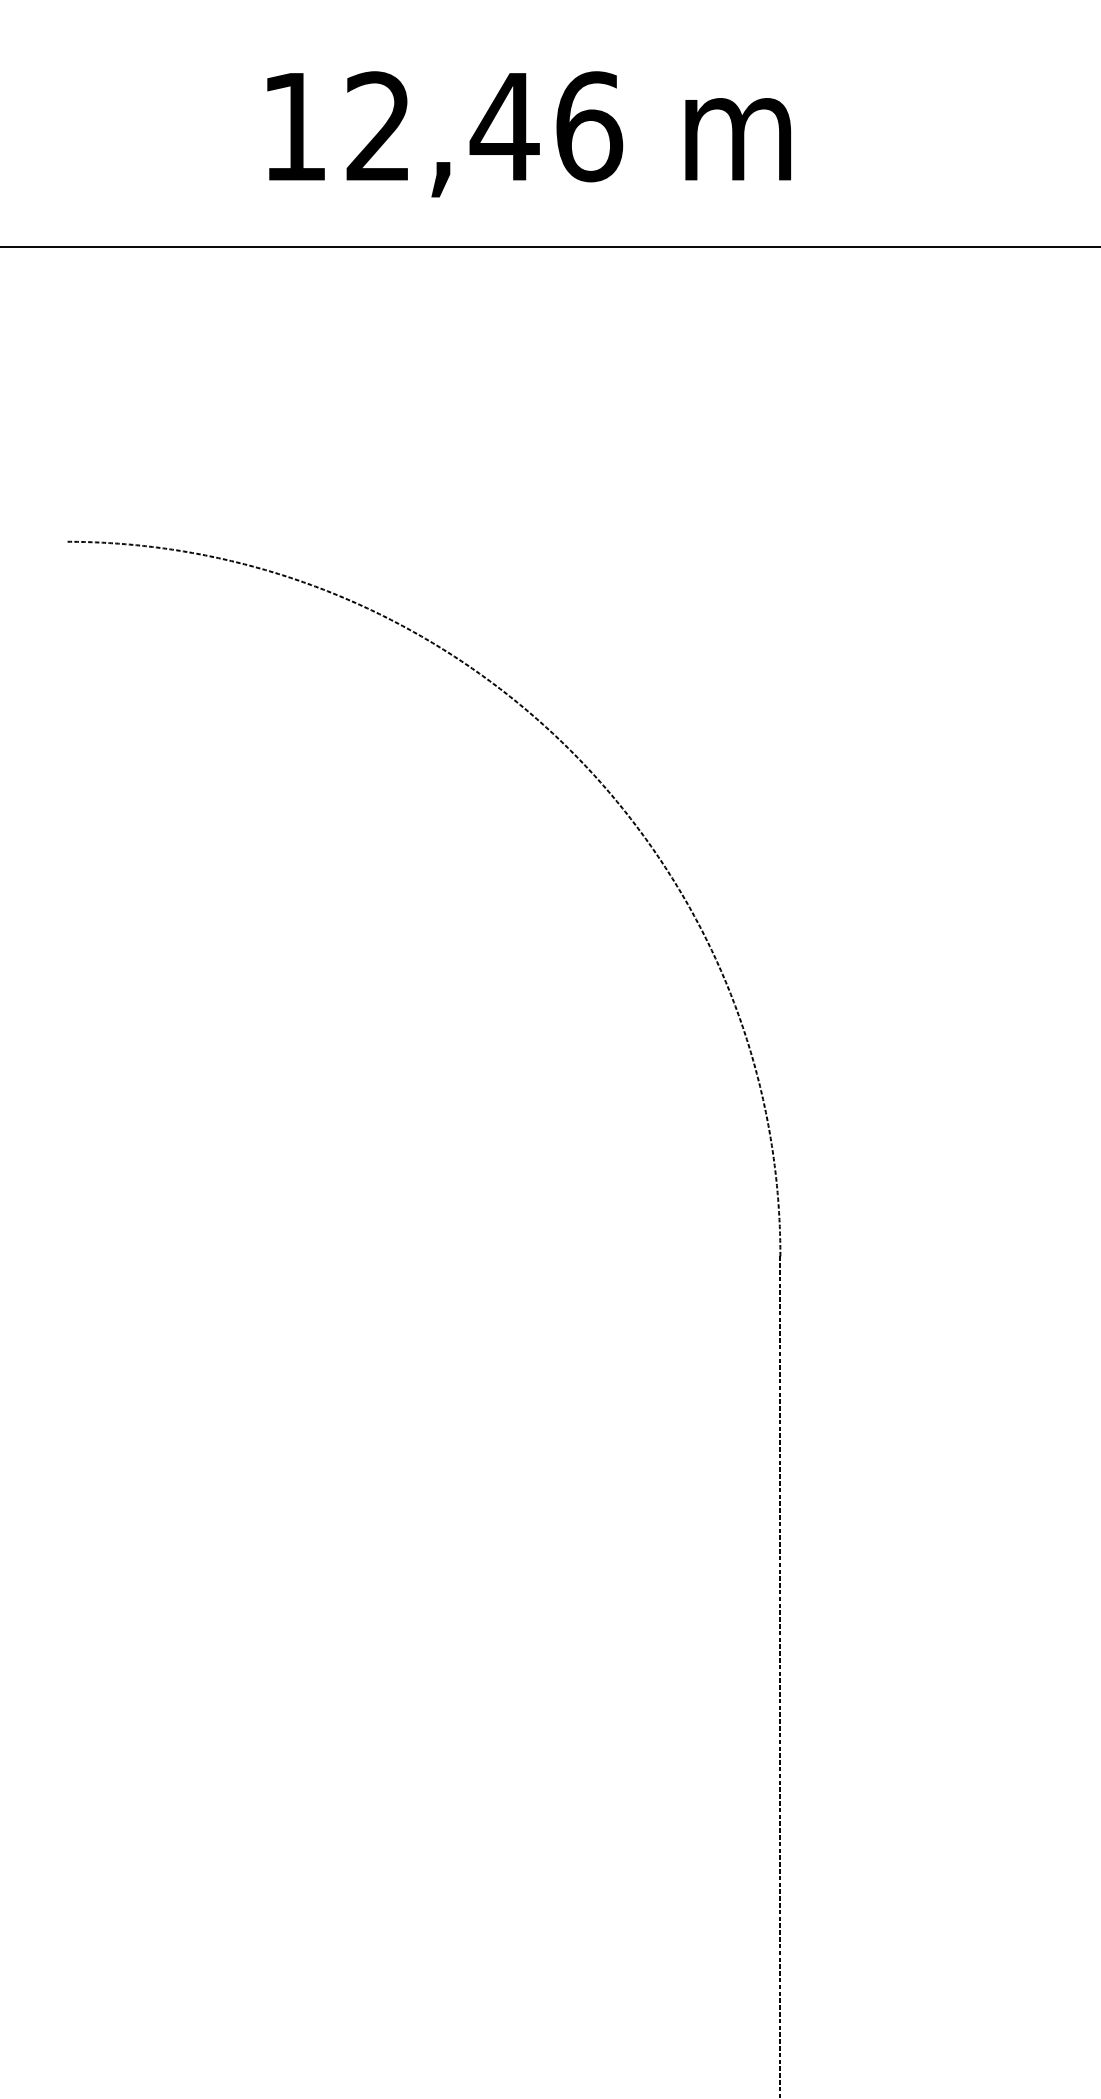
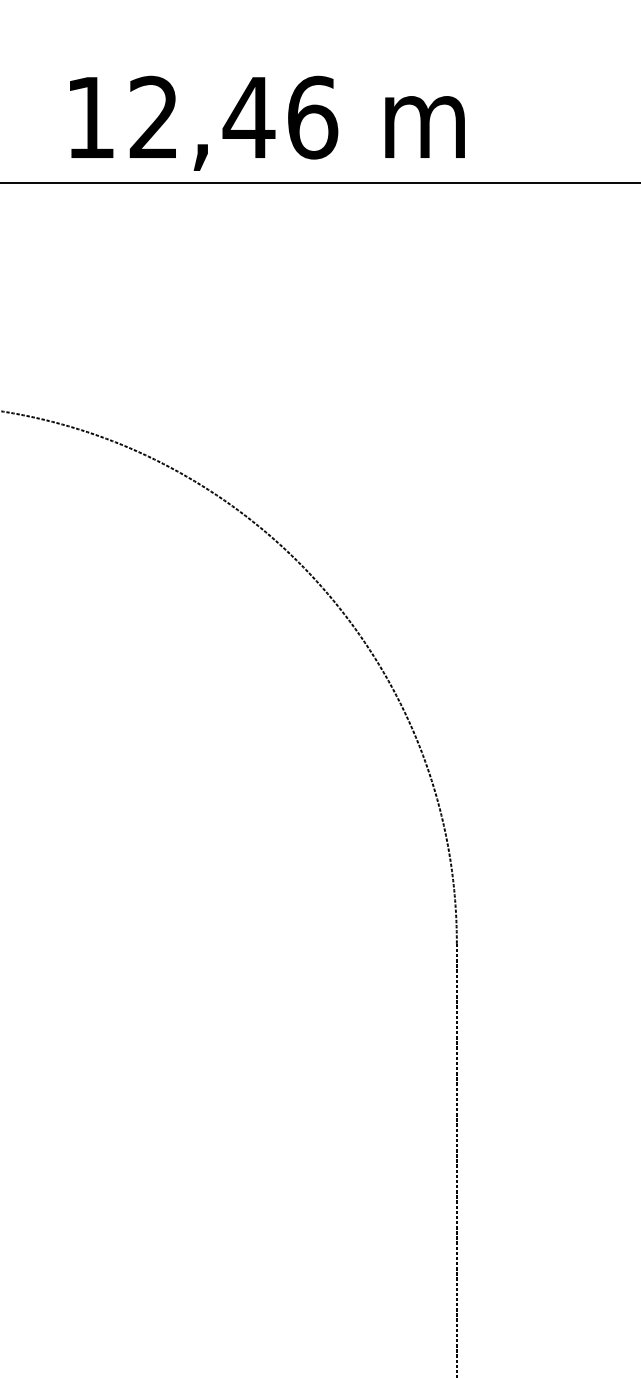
text: (528, 134) -> (266, 123), moved

